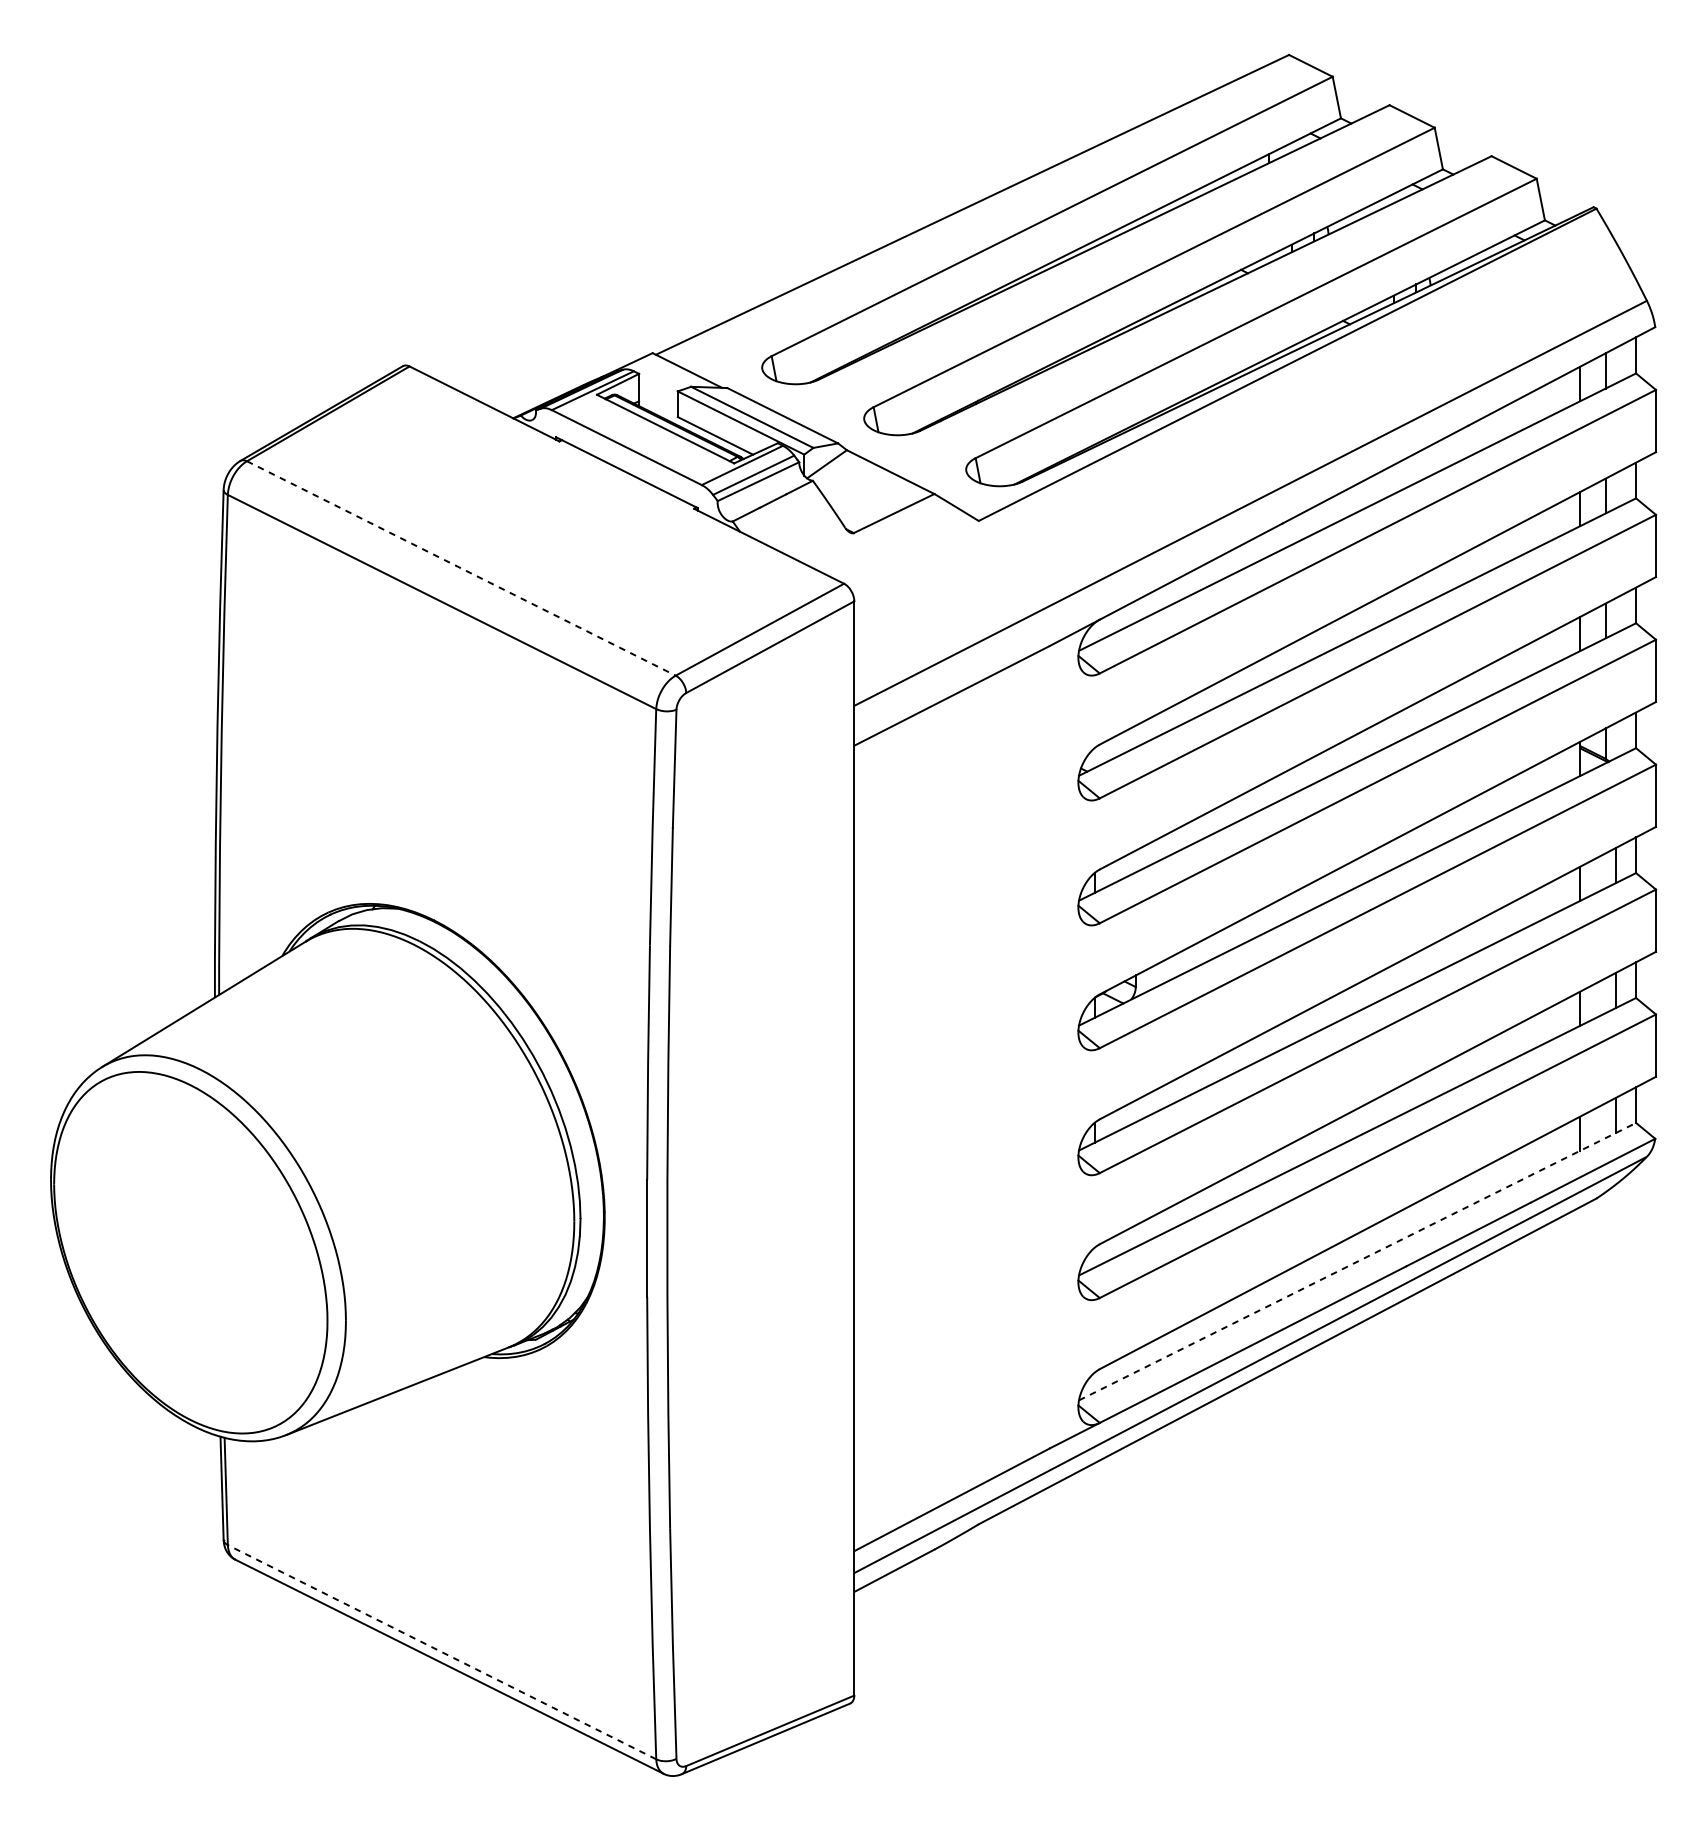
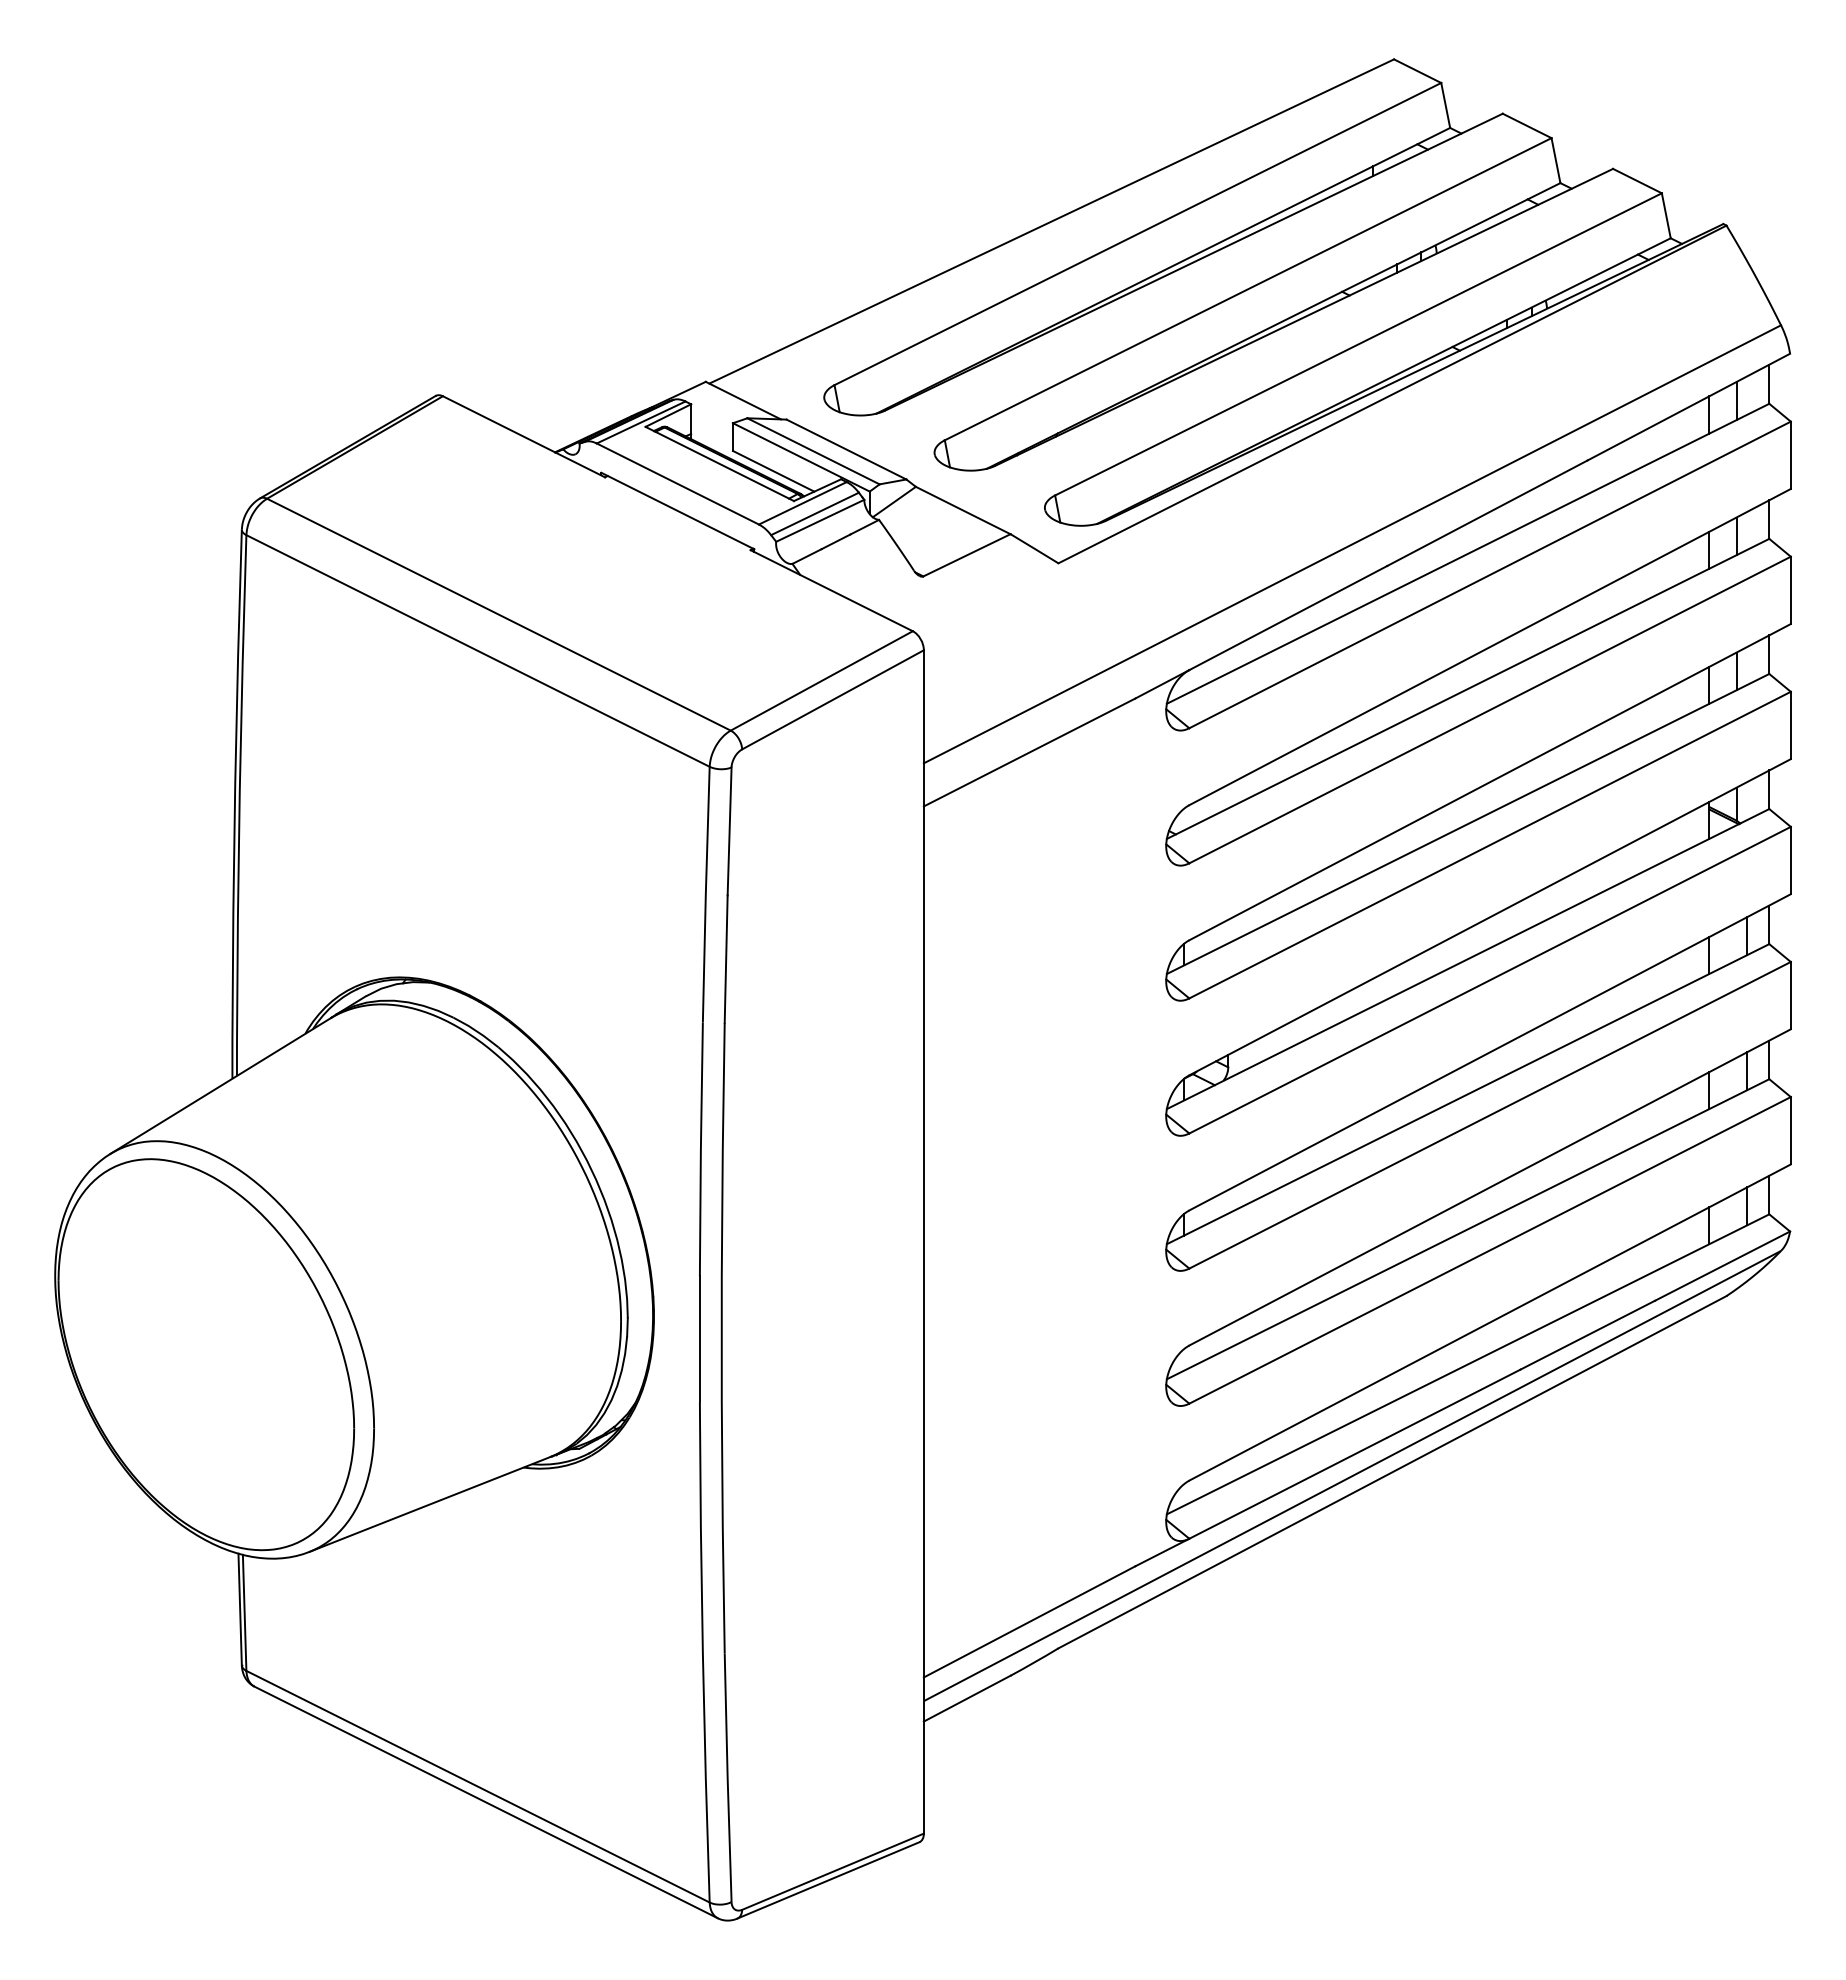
line: (461, 568) -> (499, 614), dashed -> solid
line: (1357, 1261) -> (1468, 1364), dashed -> solid
line: (442, 1652) -> (478, 1786), dashed -> solid

